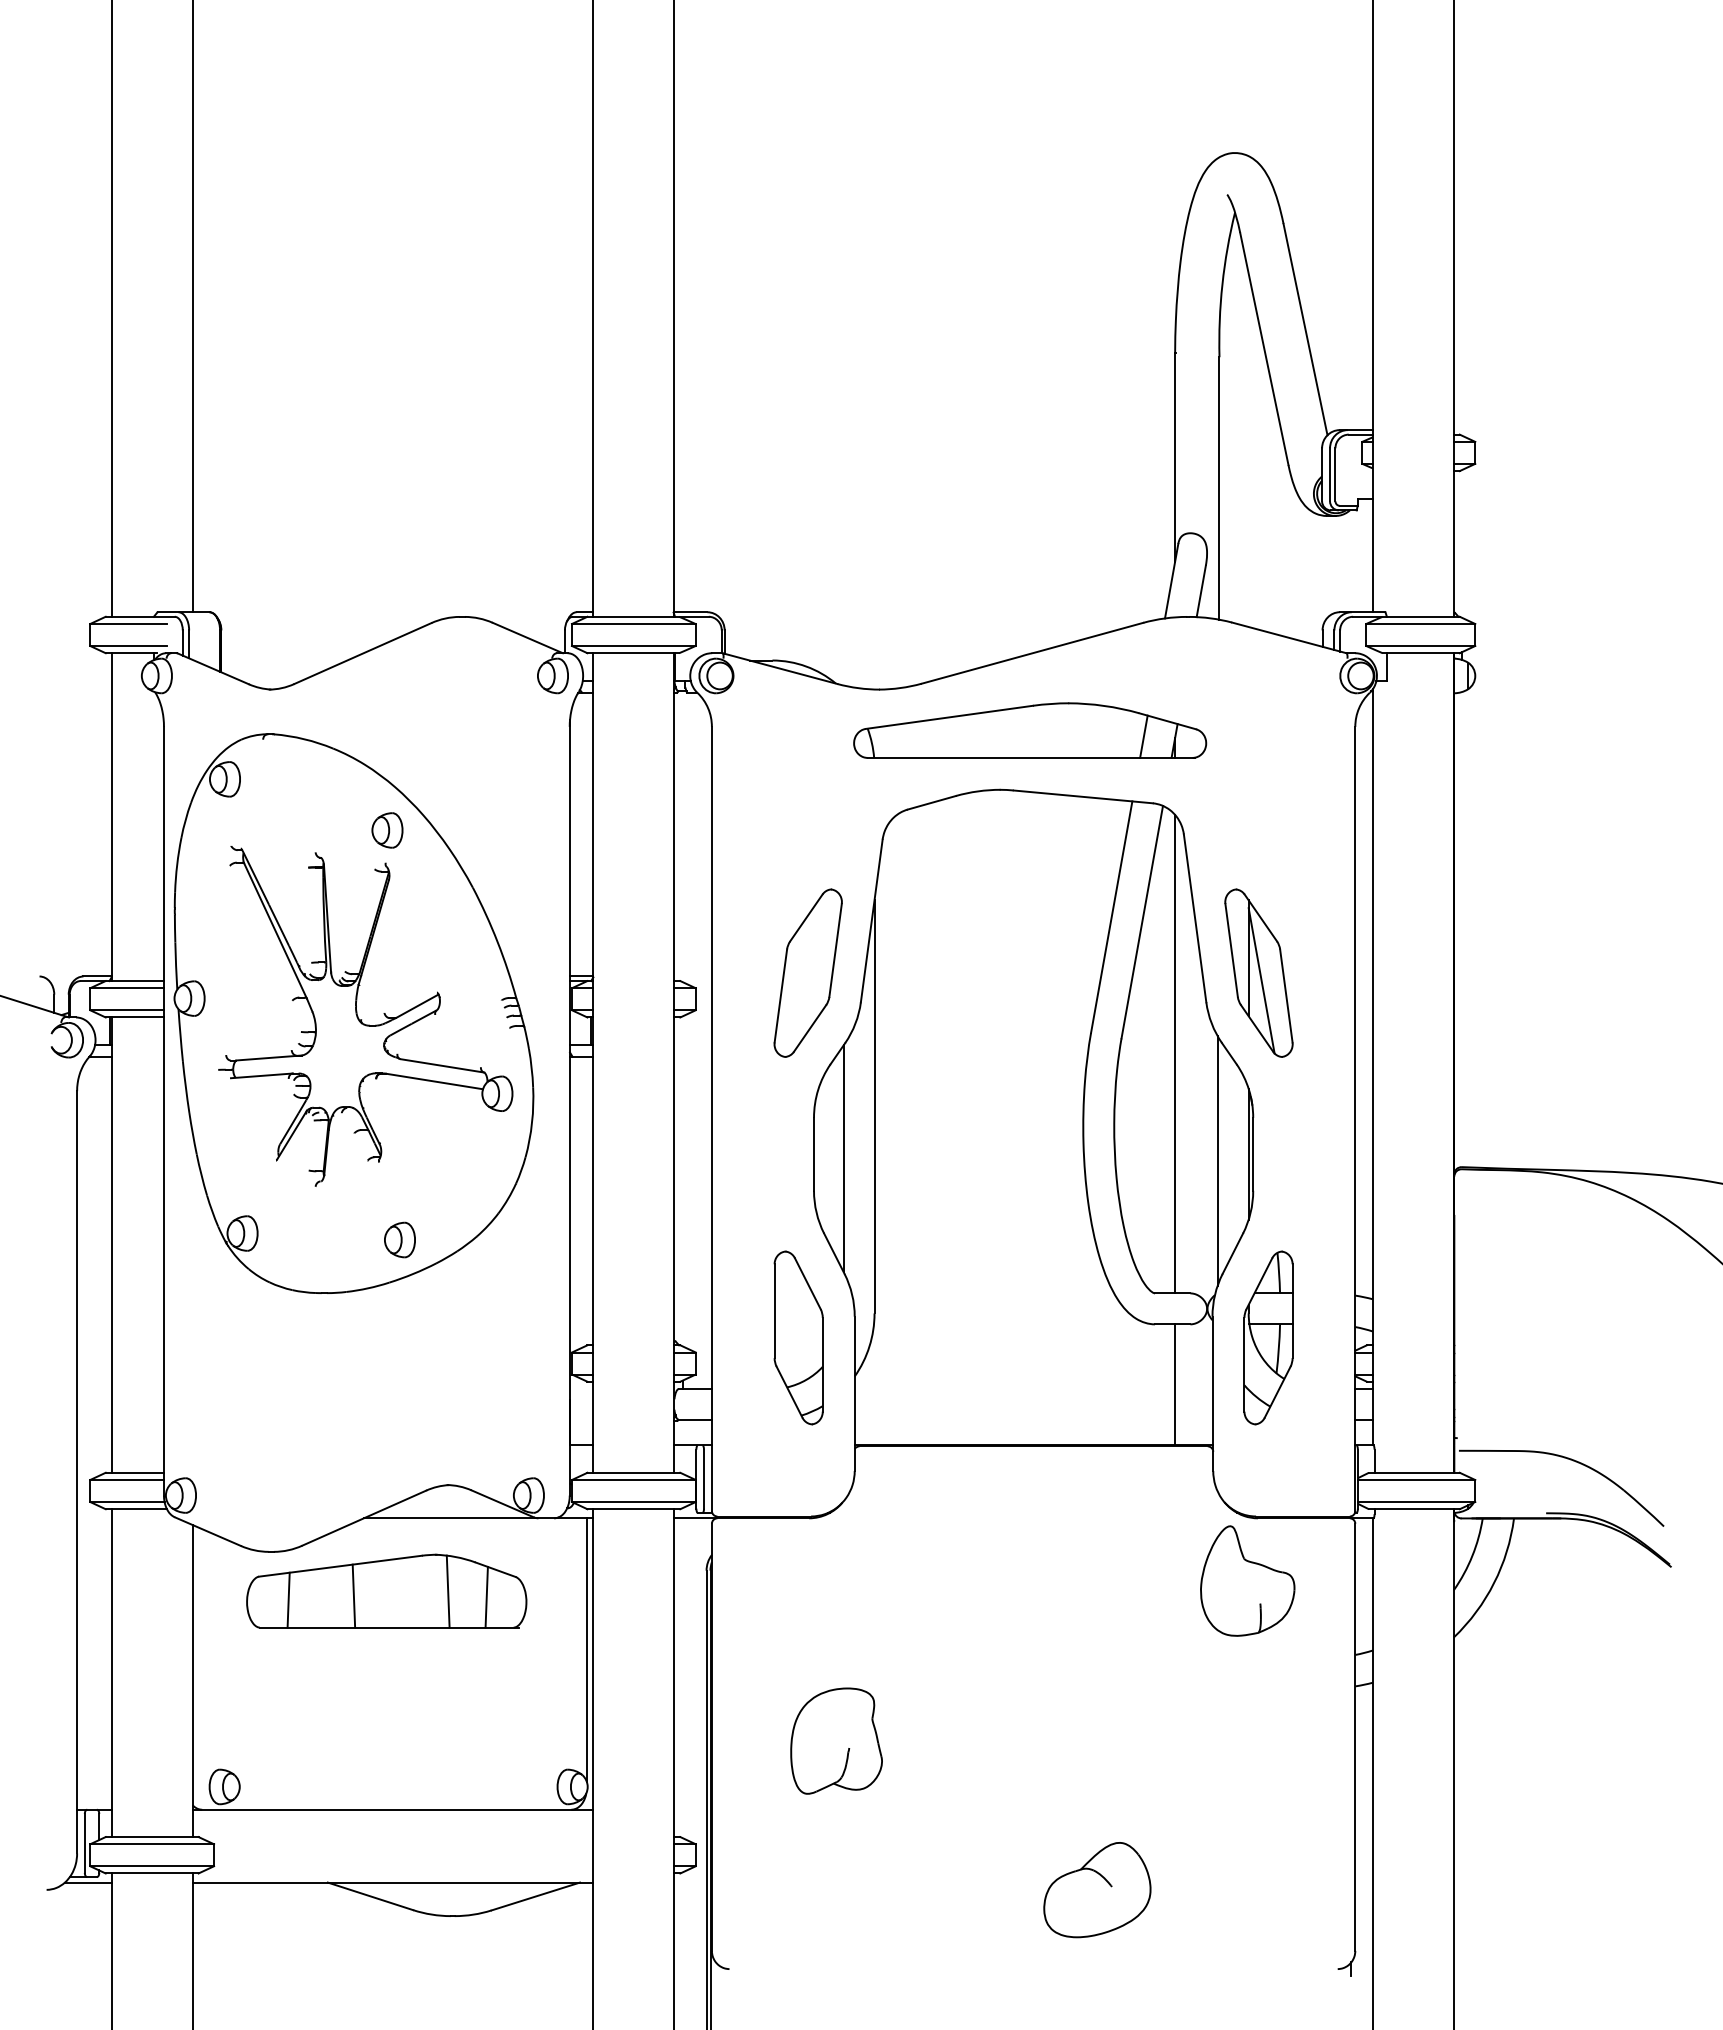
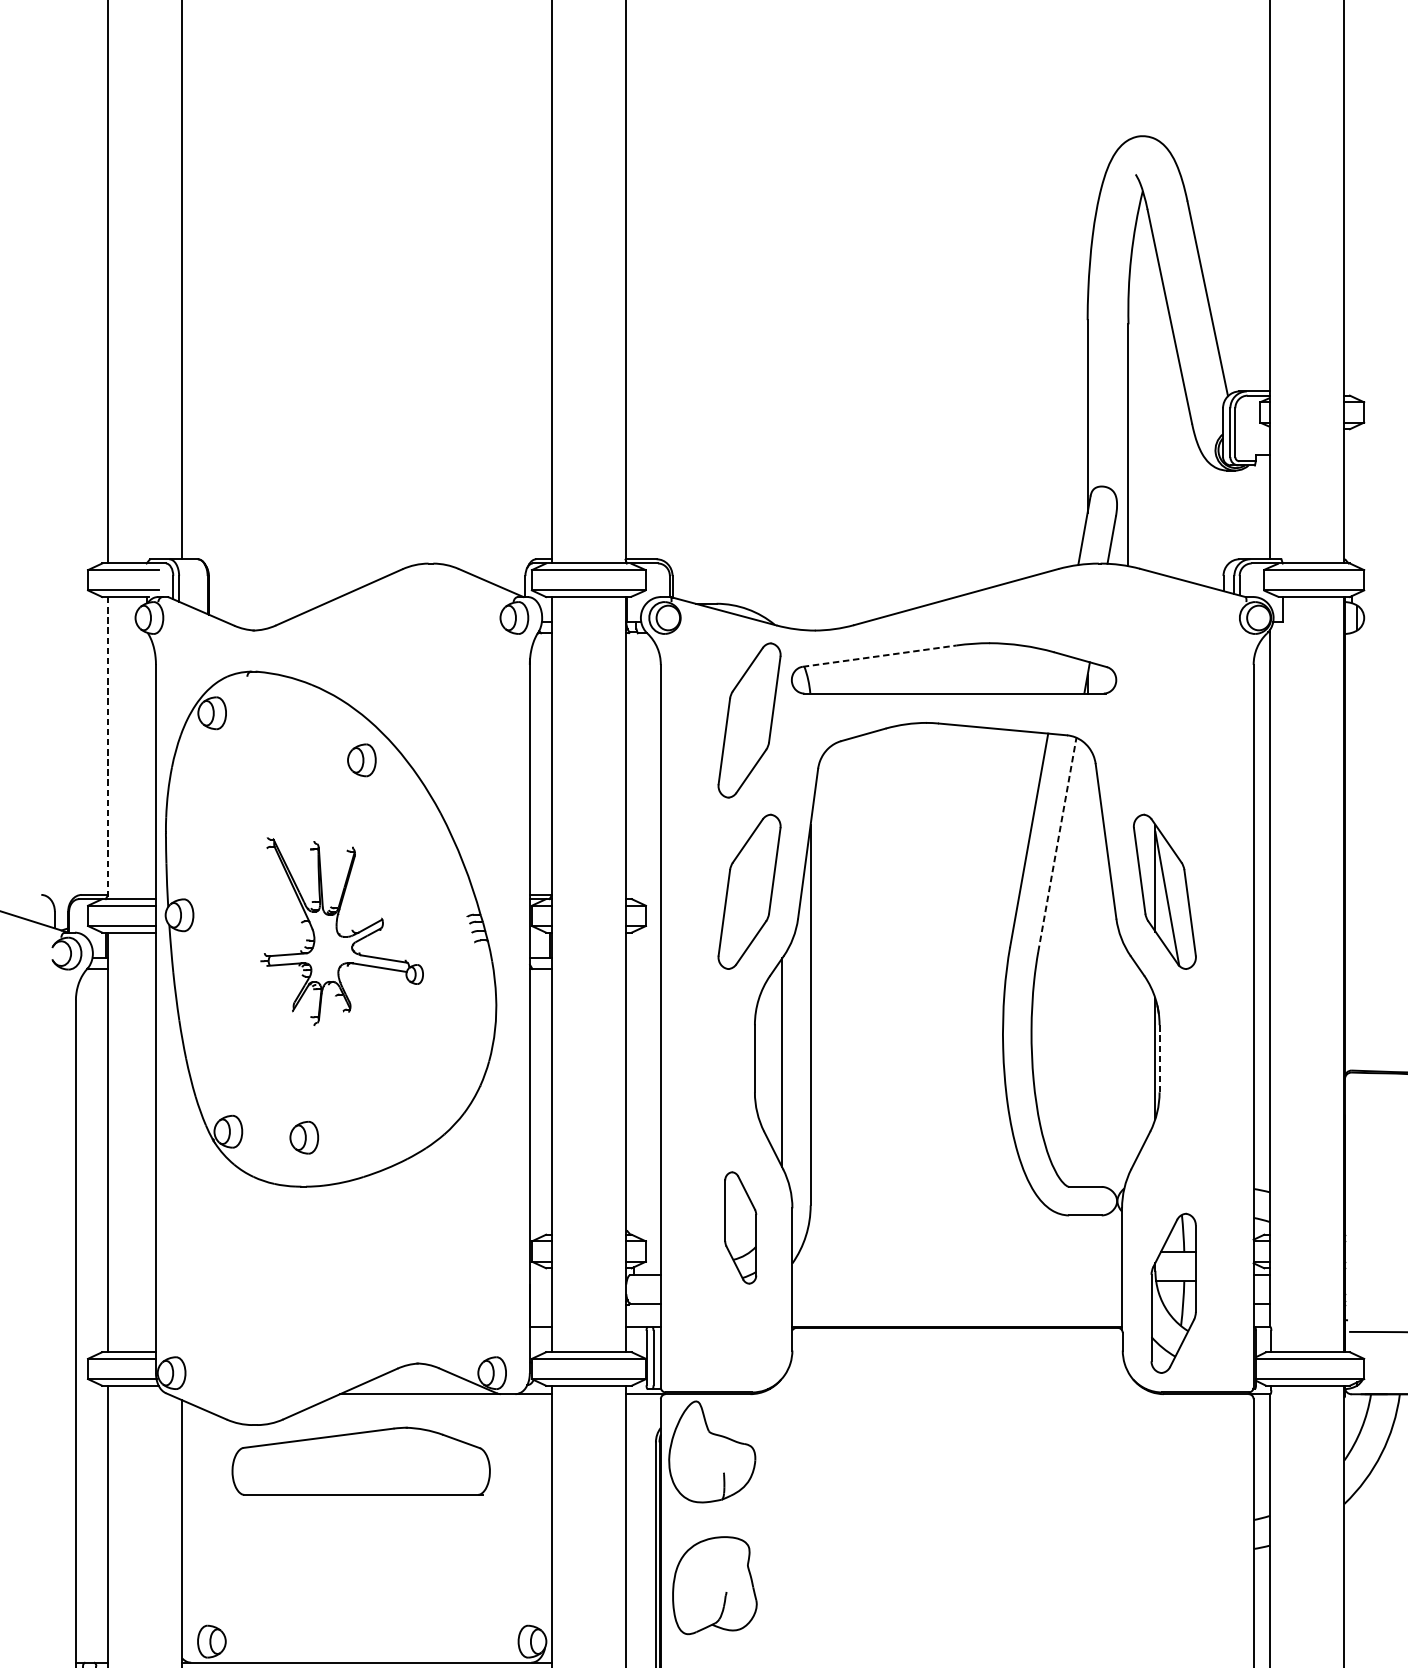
line: (949, 717) -> (879, 656), solid -> dashed
line: (1143, 736) -> (1058, 673), removed
part: (807, 786) -> (748, 719), added
line: (111, 817) -> (107, 748), solid -> dashed
line: (1142, 921) -> (1057, 844), solid -> dashed
part: (365, 1016) -> (341, 931), size x0.6
line: (1175, 1053) -> (1087, 965), removed
line: (1253, 1154) -> (1159, 1058), solid -> dashed
line: (1217, 1160) -> (1126, 1064), removed
part: (399, 1239) -> (303, 1137), moved
part: (798, 1337) -> (740, 1227), size x0.7
part: (1268, 1337) -> (1173, 1292), moved
line: (1175, 1384) -> (1087, 1270), removed
part: (1247, 1580) -> (712, 1451), moved
line: (447, 1591) -> (417, 1461), removed
line: (353, 1595) -> (330, 1465), removed
line: (486, 1596) -> (453, 1466), removed
line: (288, 1599) -> (270, 1468), removed
line: (586, 1650) -> (545, 1515), removed
part: (836, 1740) -> (714, 1585), moved

